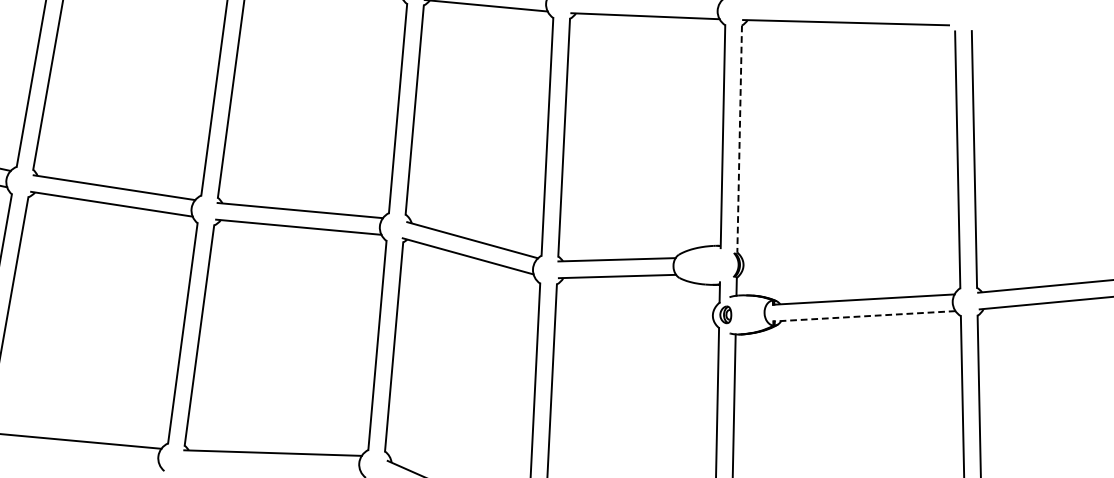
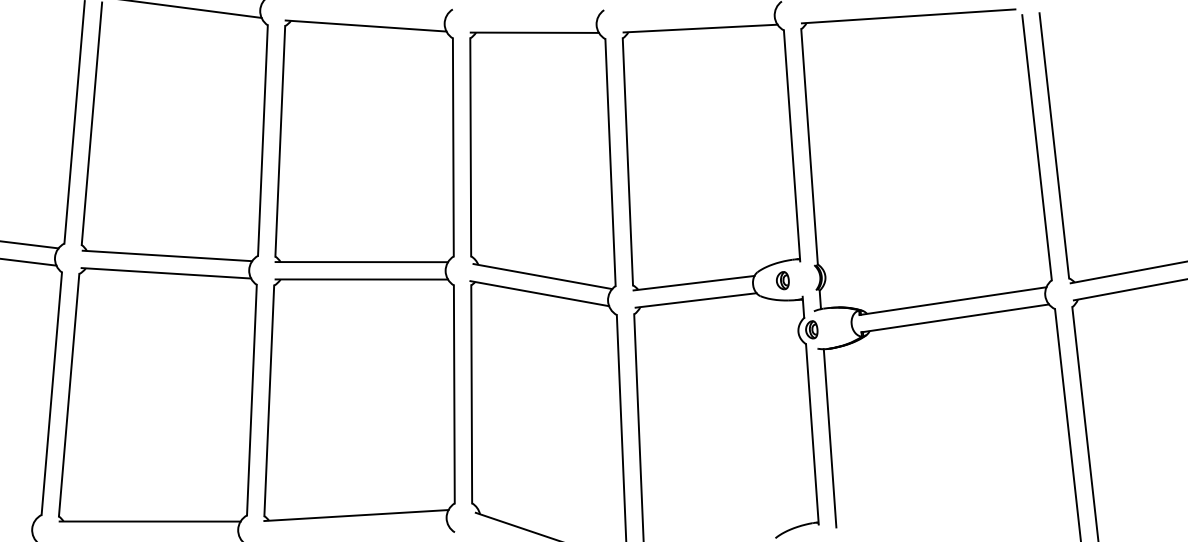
line: (739, 139) -> (809, 147), dashed -> solid
part: (702, 264) -> (782, 280), added
line: (864, 316) -> (955, 318), dashed -> solid

